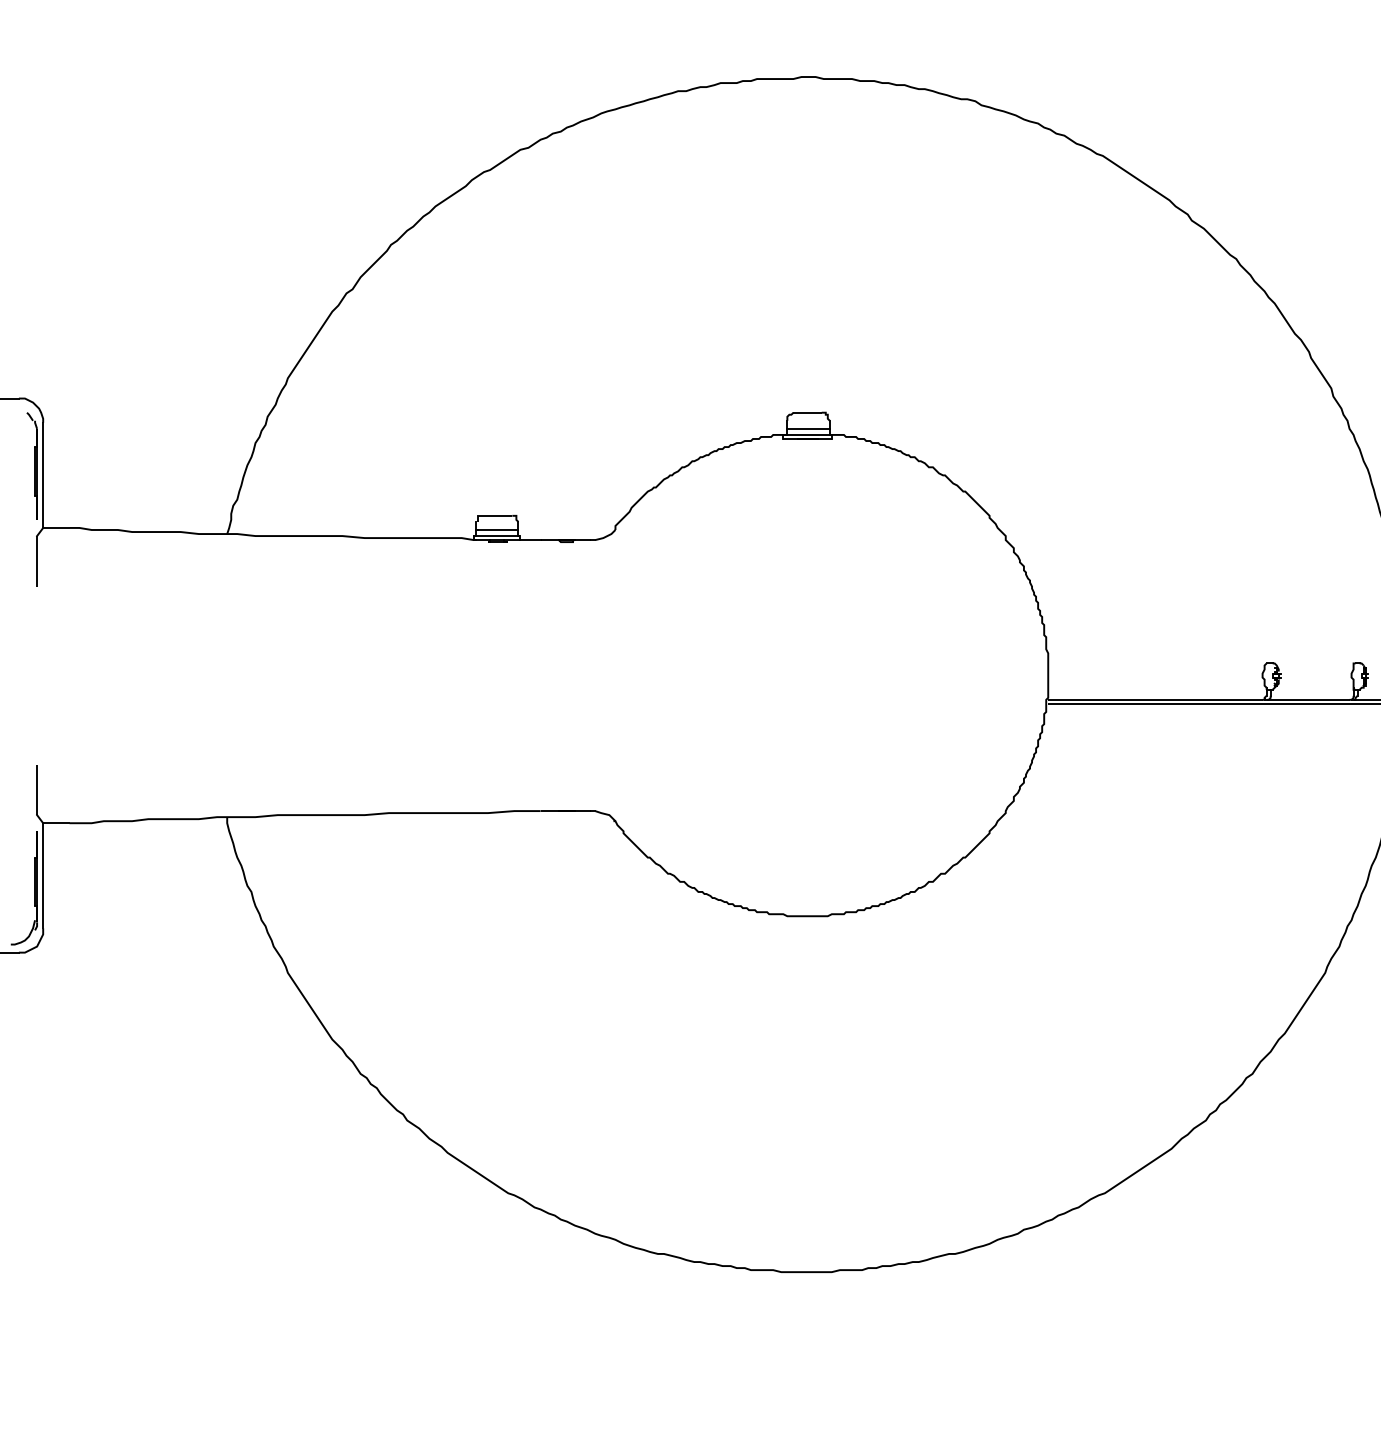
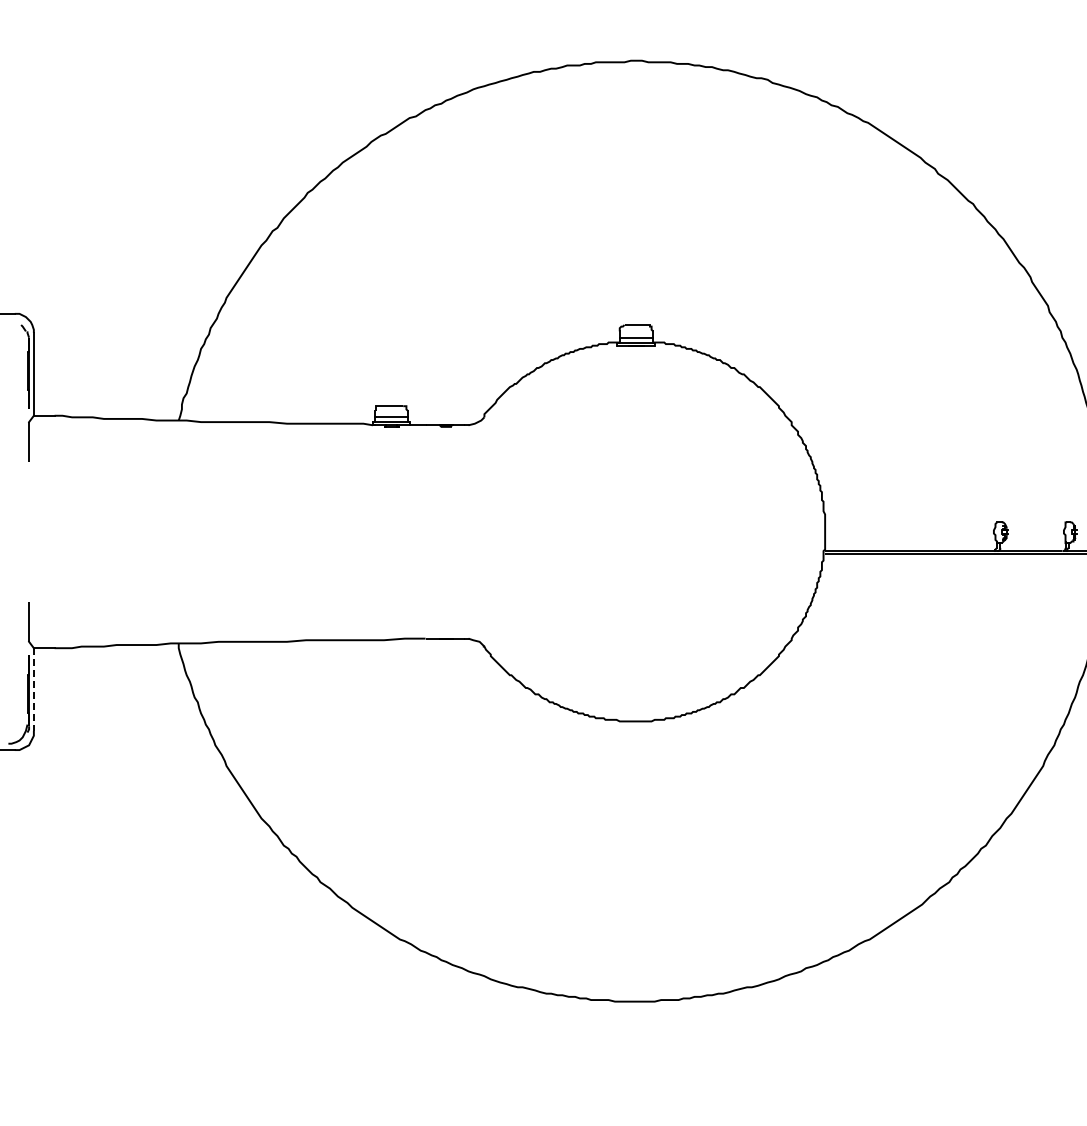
line: (42, 876) -> (33, 690), solid -> dashed

